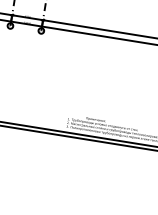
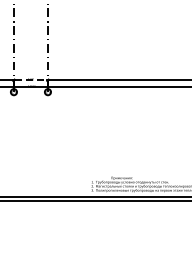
line: (27, 17) -> (30, 80), solid -> dashed

